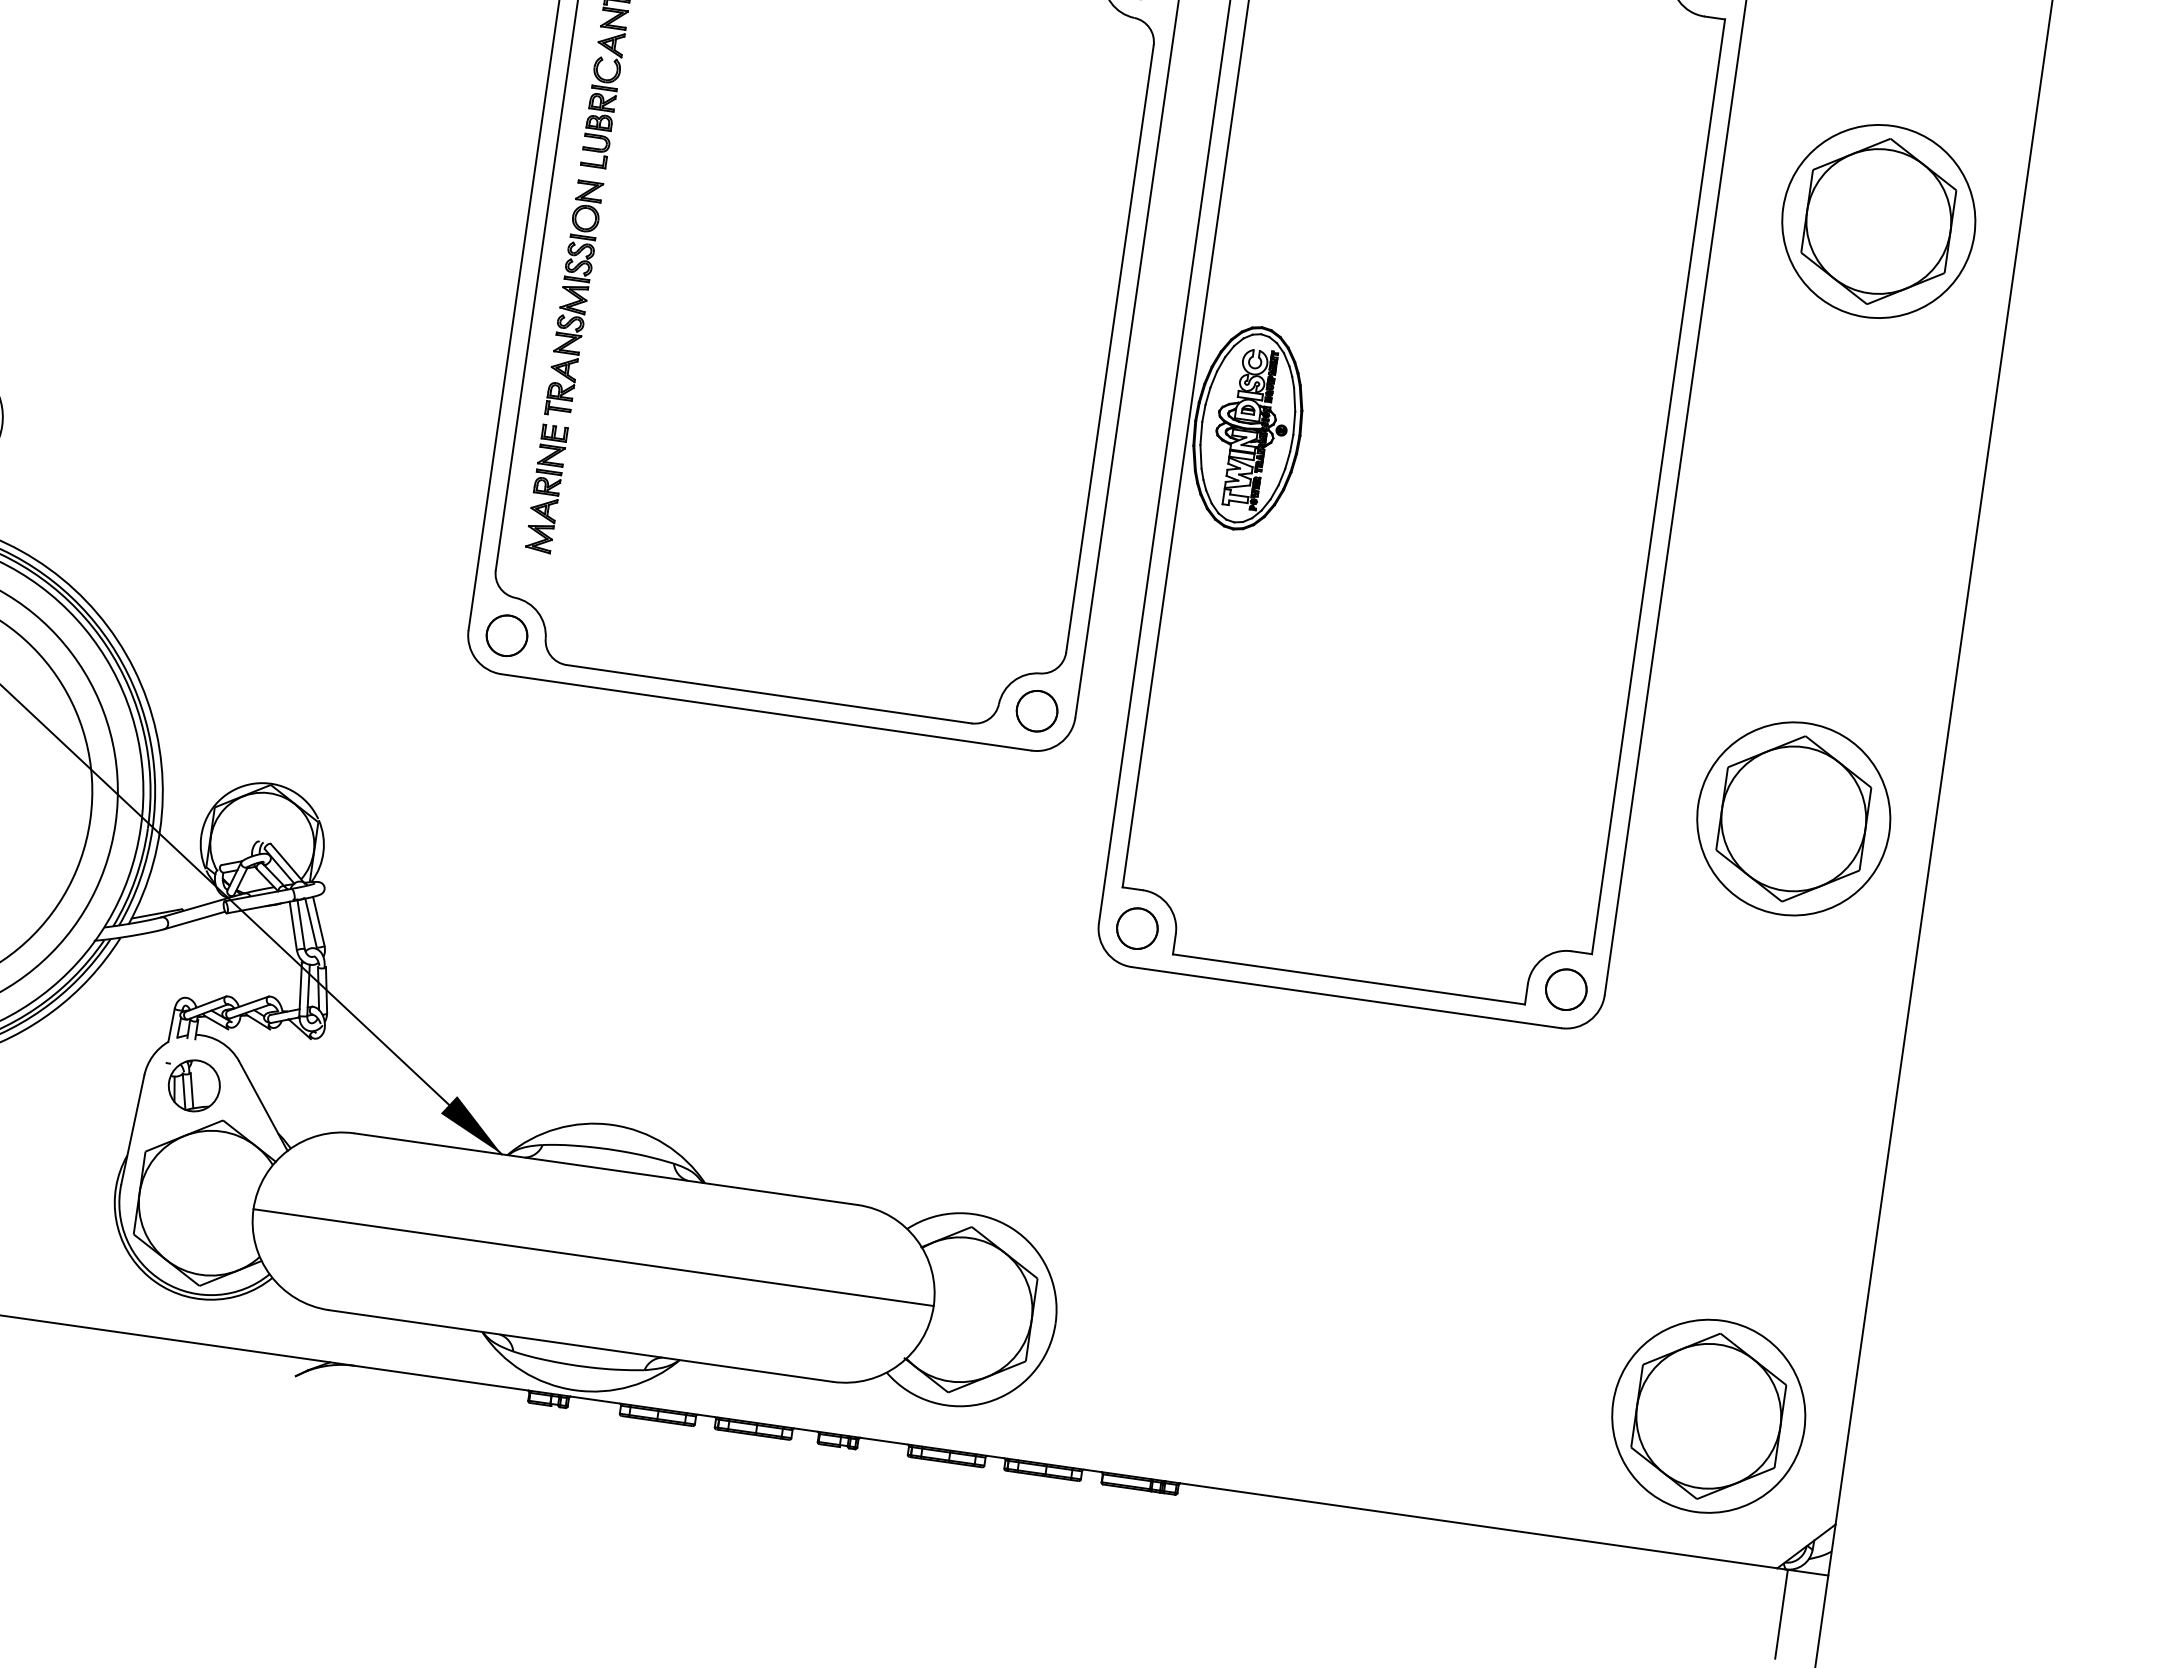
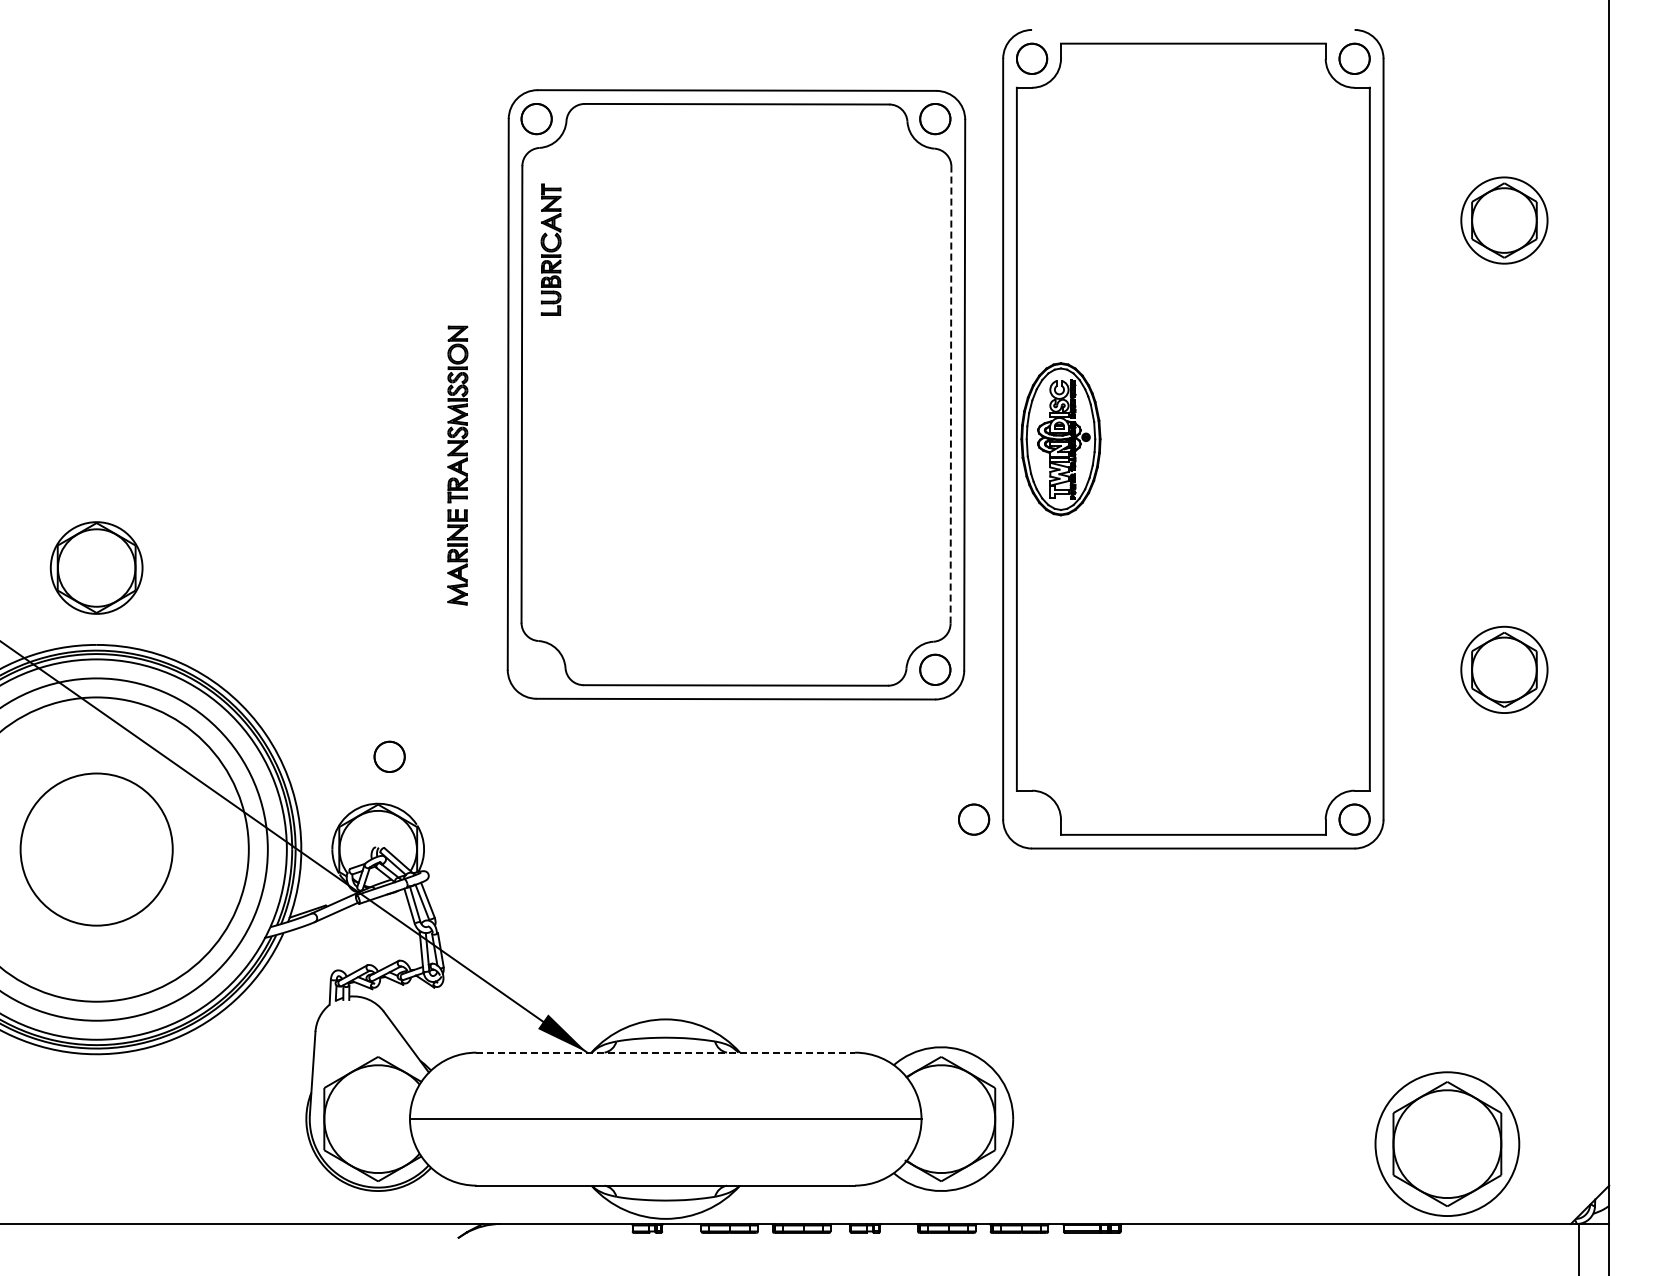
part: (1878, 221) -> (1504, 220), size x0.6
line: (1110, 348) -> (951, 394), solid -> dashed
part: (564, 366) -> (457, 465), moved
circle: (506, 635) -> (389, 756), moved
part: (1794, 818) -> (1504, 669), size x0.6
circle: (1138, 928) -> (974, 819), moved
part: (191, 1085) -> (351, 1034), removed
line: (607, 1169) -> (666, 1052), solid -> dashed
part: (1709, 1415) -> (1447, 1143), moved

